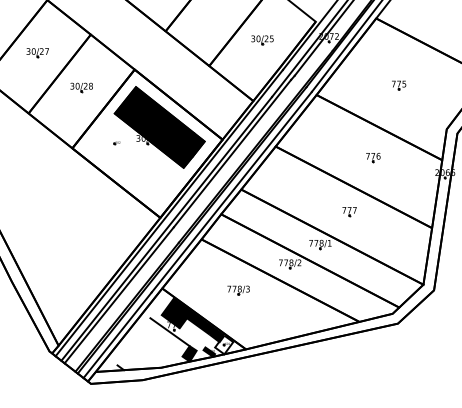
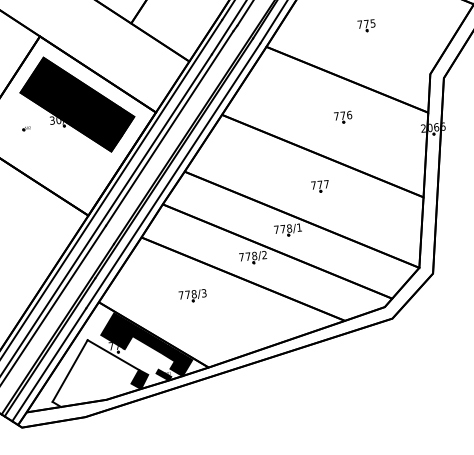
line: (133, 341) -> (69, 370), added
fill: (224, 344) -> (181, 364), added

